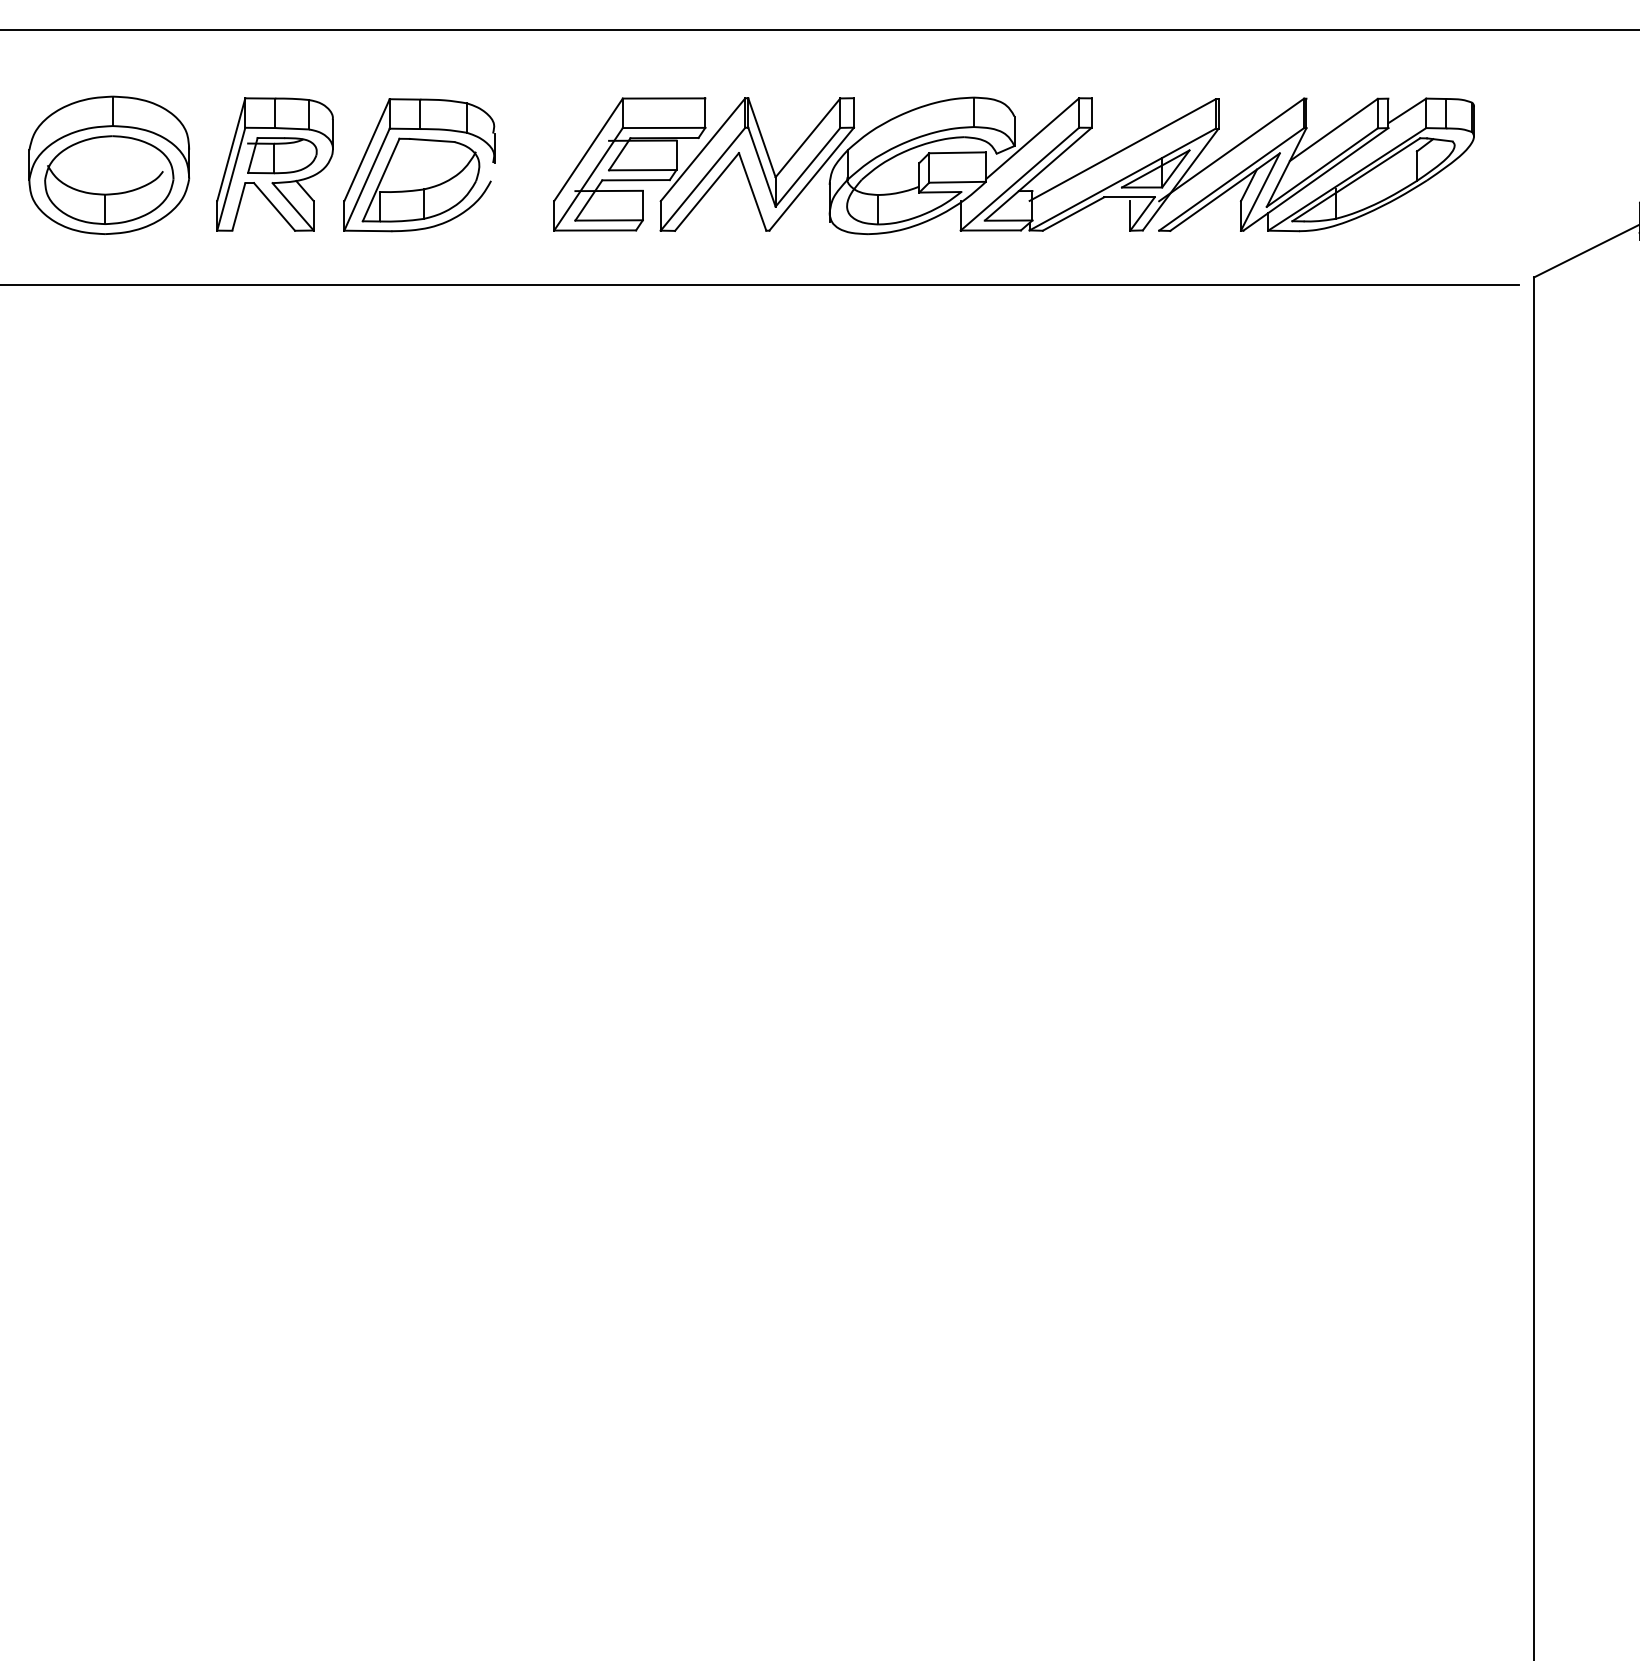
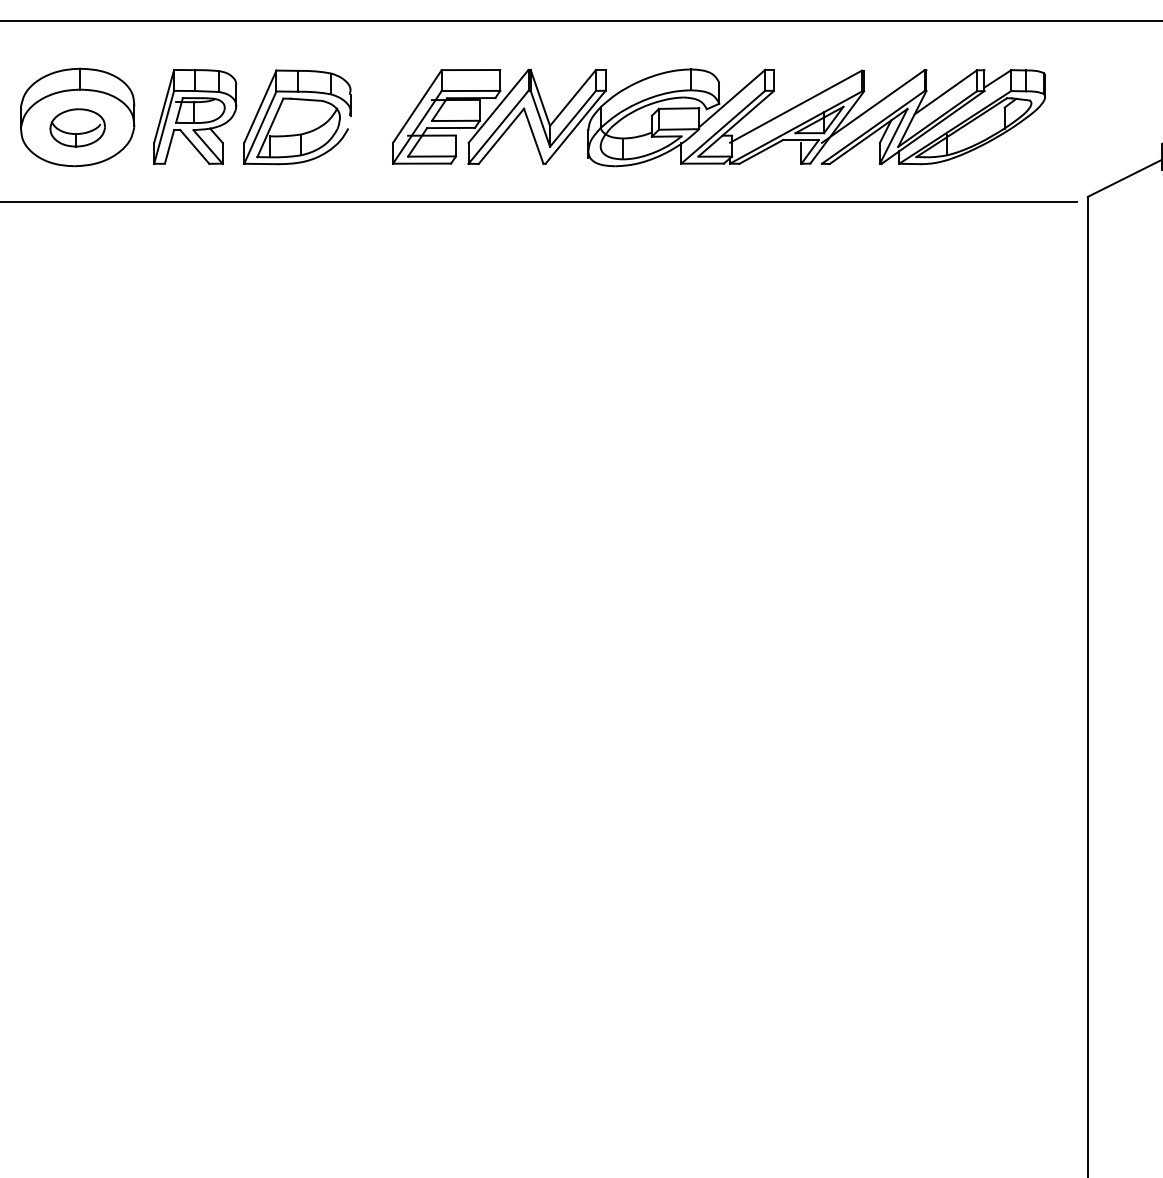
part: (109, 179) -> (77, 127), size x0.6

